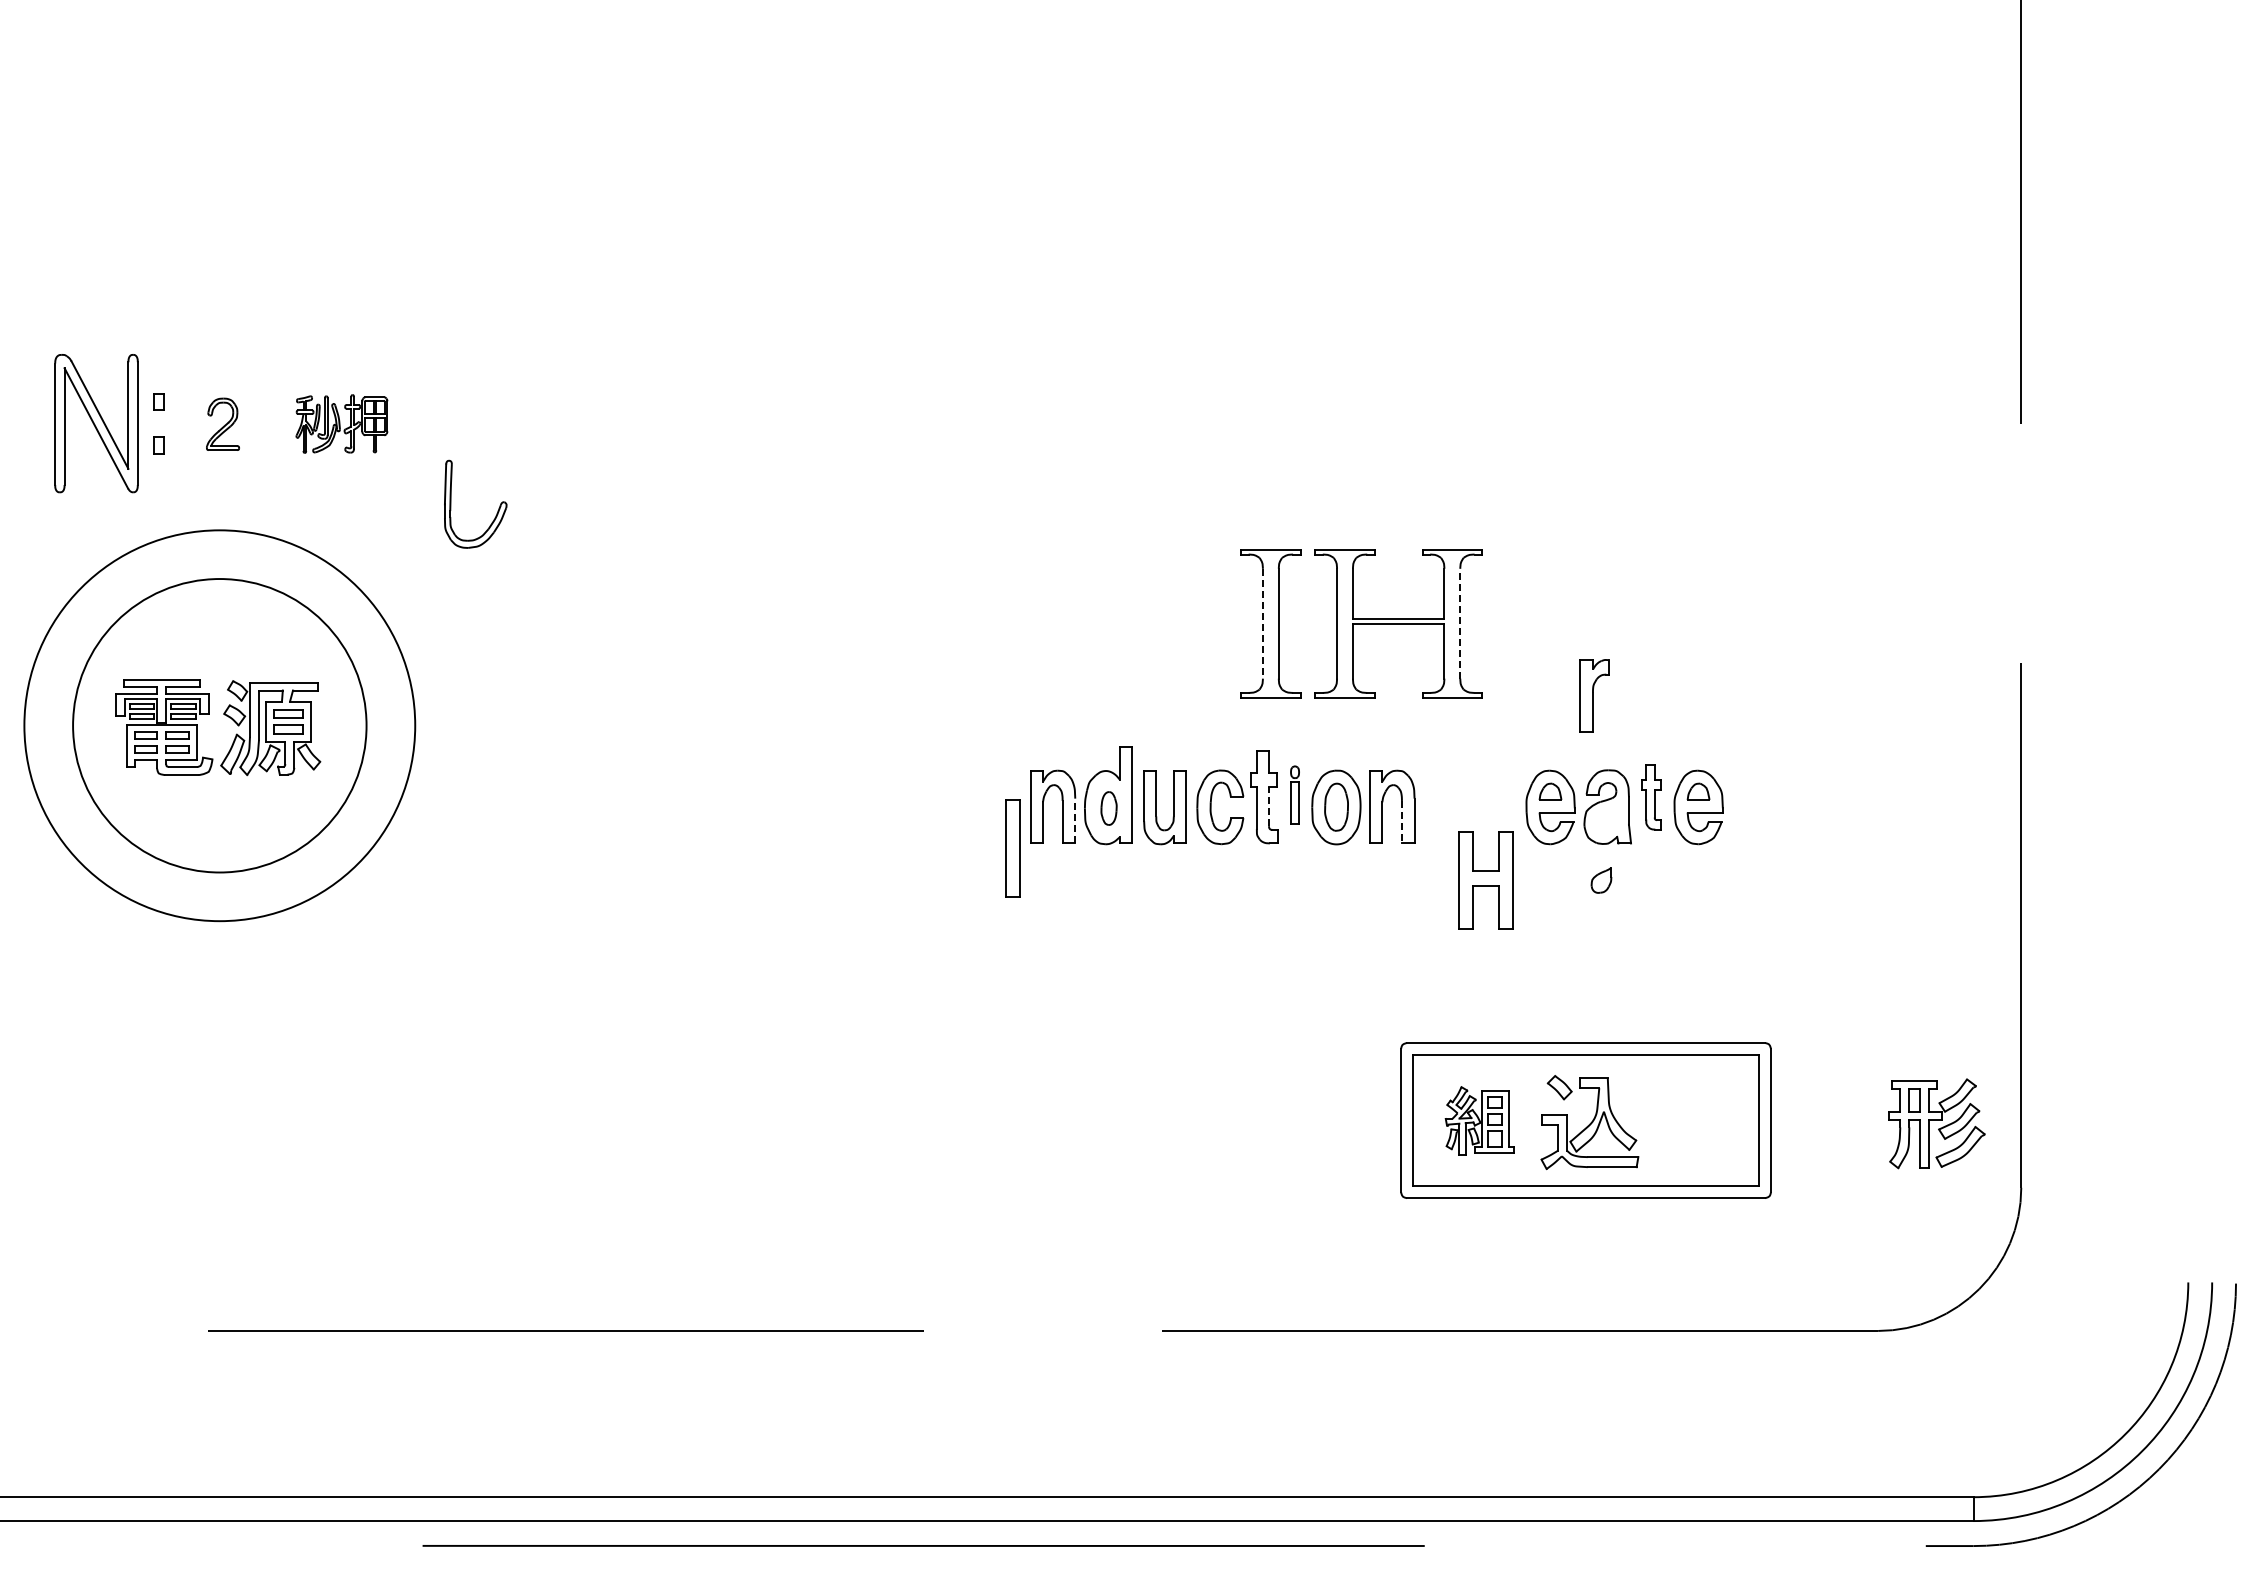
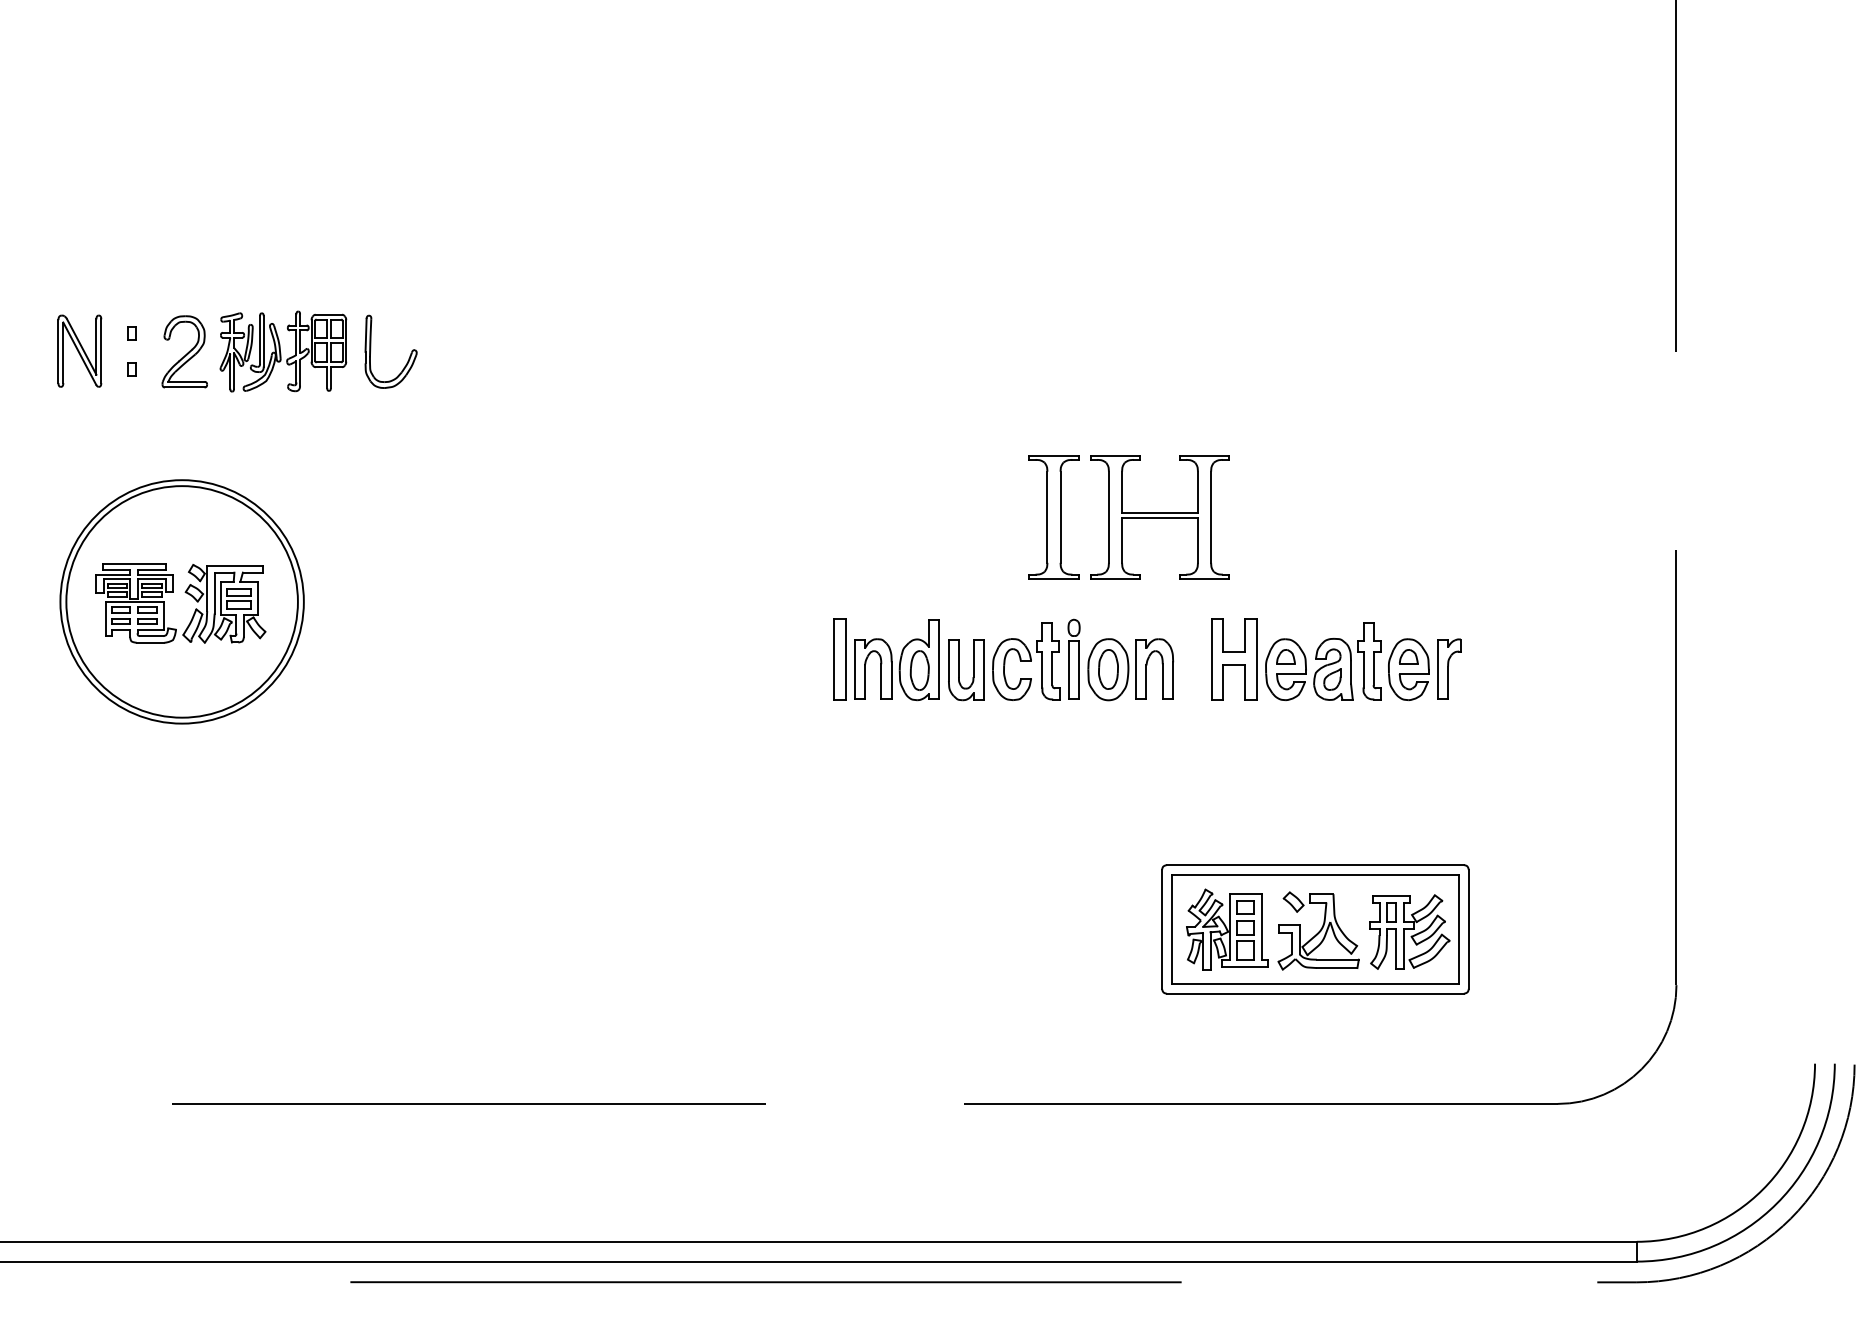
part: (96, 423) -> (79, 351), size x0.62
part: (341, 423) -> (283, 351), size x1.67
part: (222, 424) -> (184, 352), size x1.67
part: (497, 510) -> (409, 356), moved
line: (1262, 623) -> (1047, 517), dashed -> solid
line: (1460, 623) -> (1211, 517), dashed -> solid
part: (1594, 695) -> (1449, 668), moved
circle: (219, 725) -> (181, 601), size x0.71
part: (1294, 794) -> (1073, 658), size x1.67
part: (1651, 797) -> (1369, 661), size x1.43
line: (1269, 806) -> (1052, 668), dashed -> solid
part: (1108, 808) -> (919, 670), size x1.43
line: (1075, 820) -> (891, 680), dashed -> solid
line: (1401, 822) -> (1162, 682), dashed -> solid
part: (1012, 848) -> (839, 659), moved
part: (1485, 880) -> (1233, 659), moved
part: (1601, 880) -> (1332, 679), moved
part: (1479, 1120) -> (1227, 929), size x1.43
part: (1936, 1123) -> (1409, 931), moved

